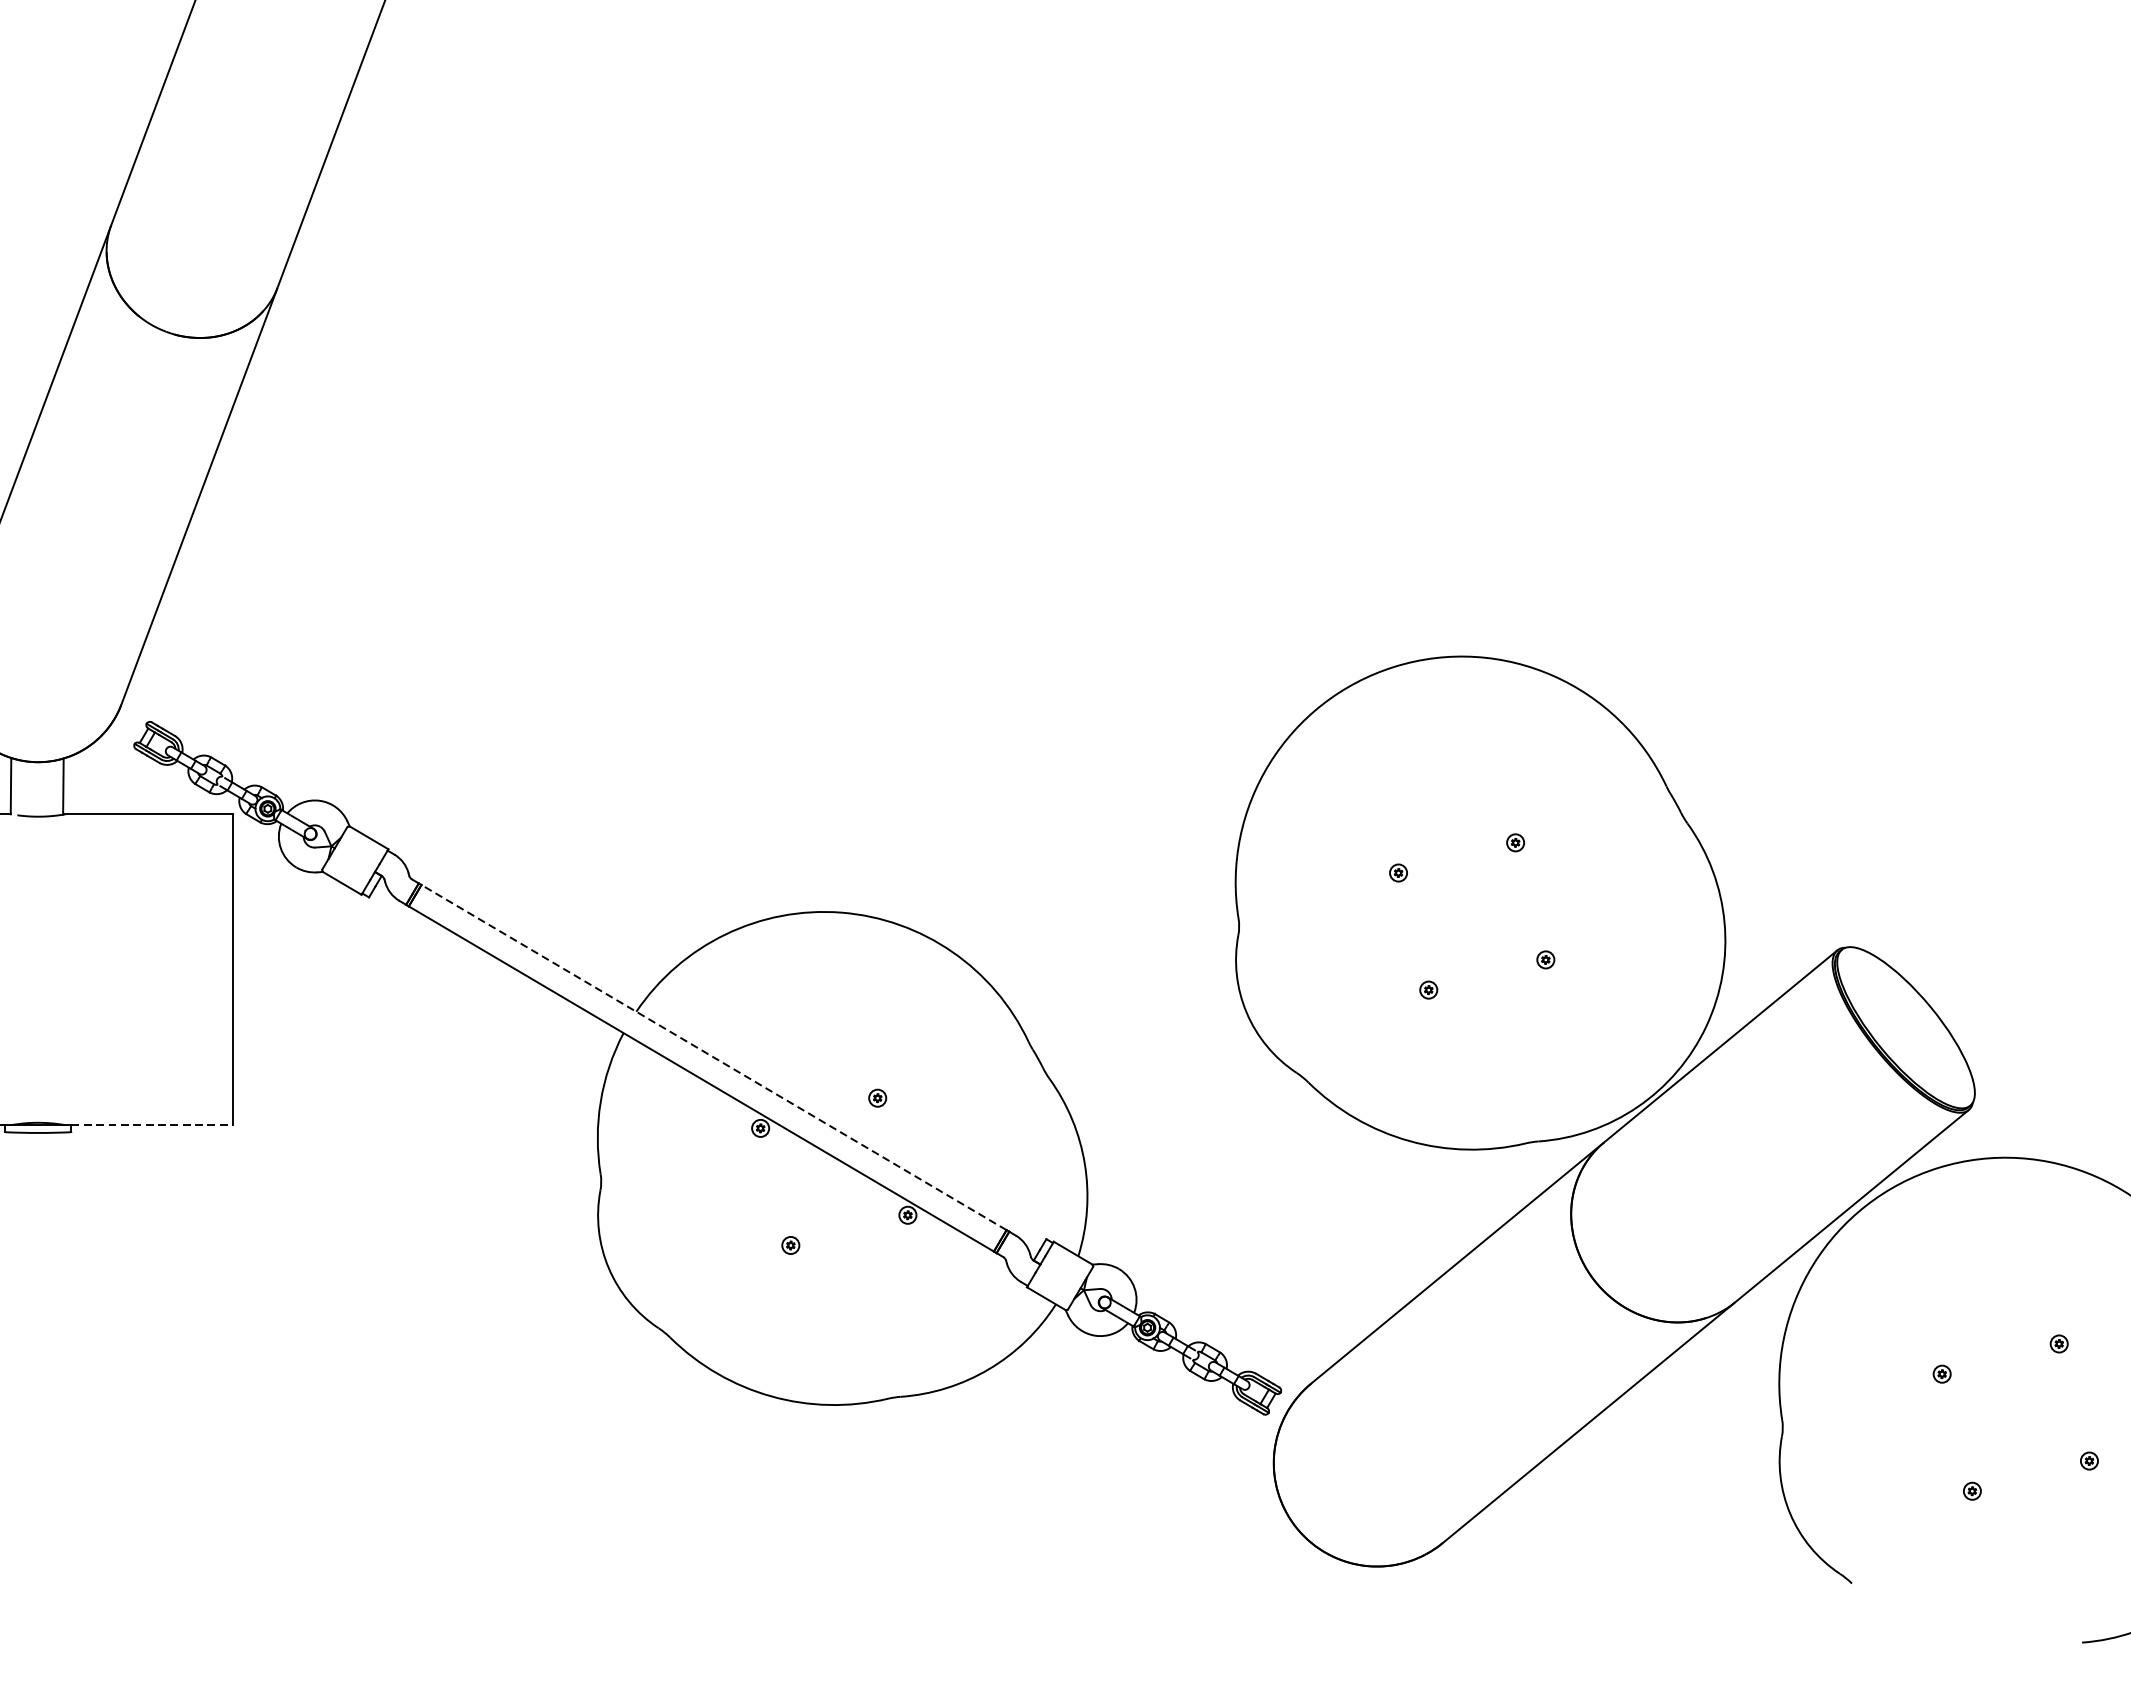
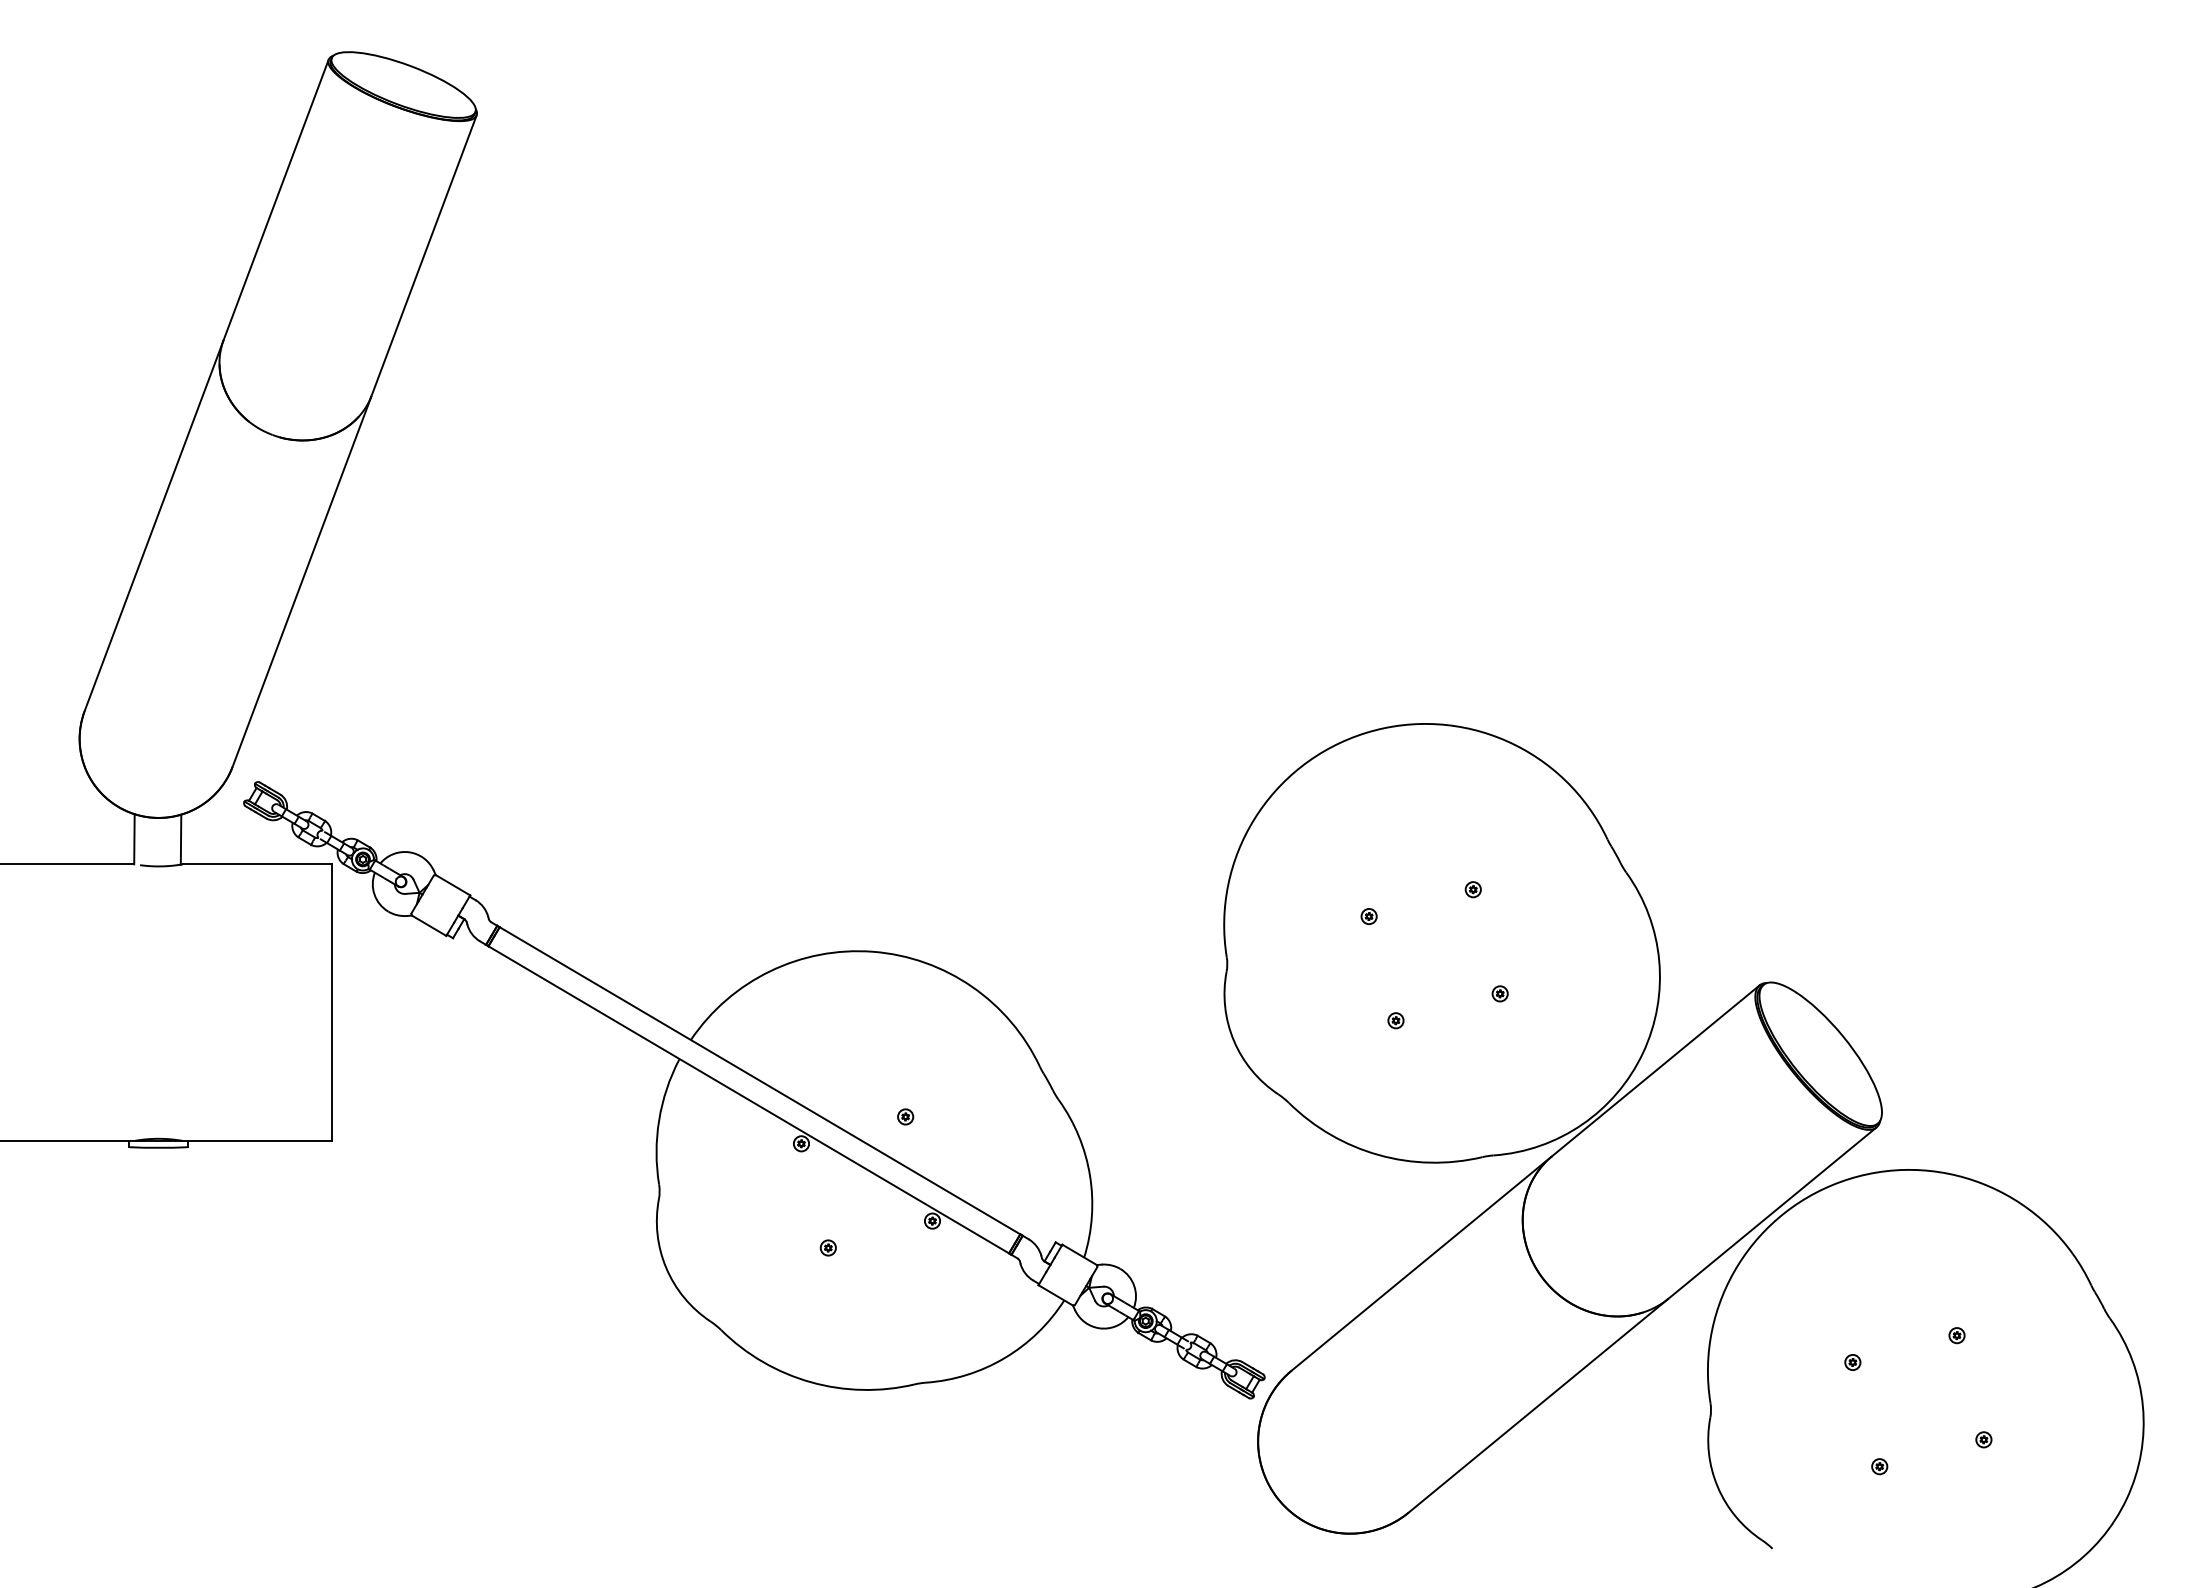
line: (713, 1057) -> (759, 1080), dashed -> solid
line: (151, 1124) -> (259, 1140), dashed -> solid

